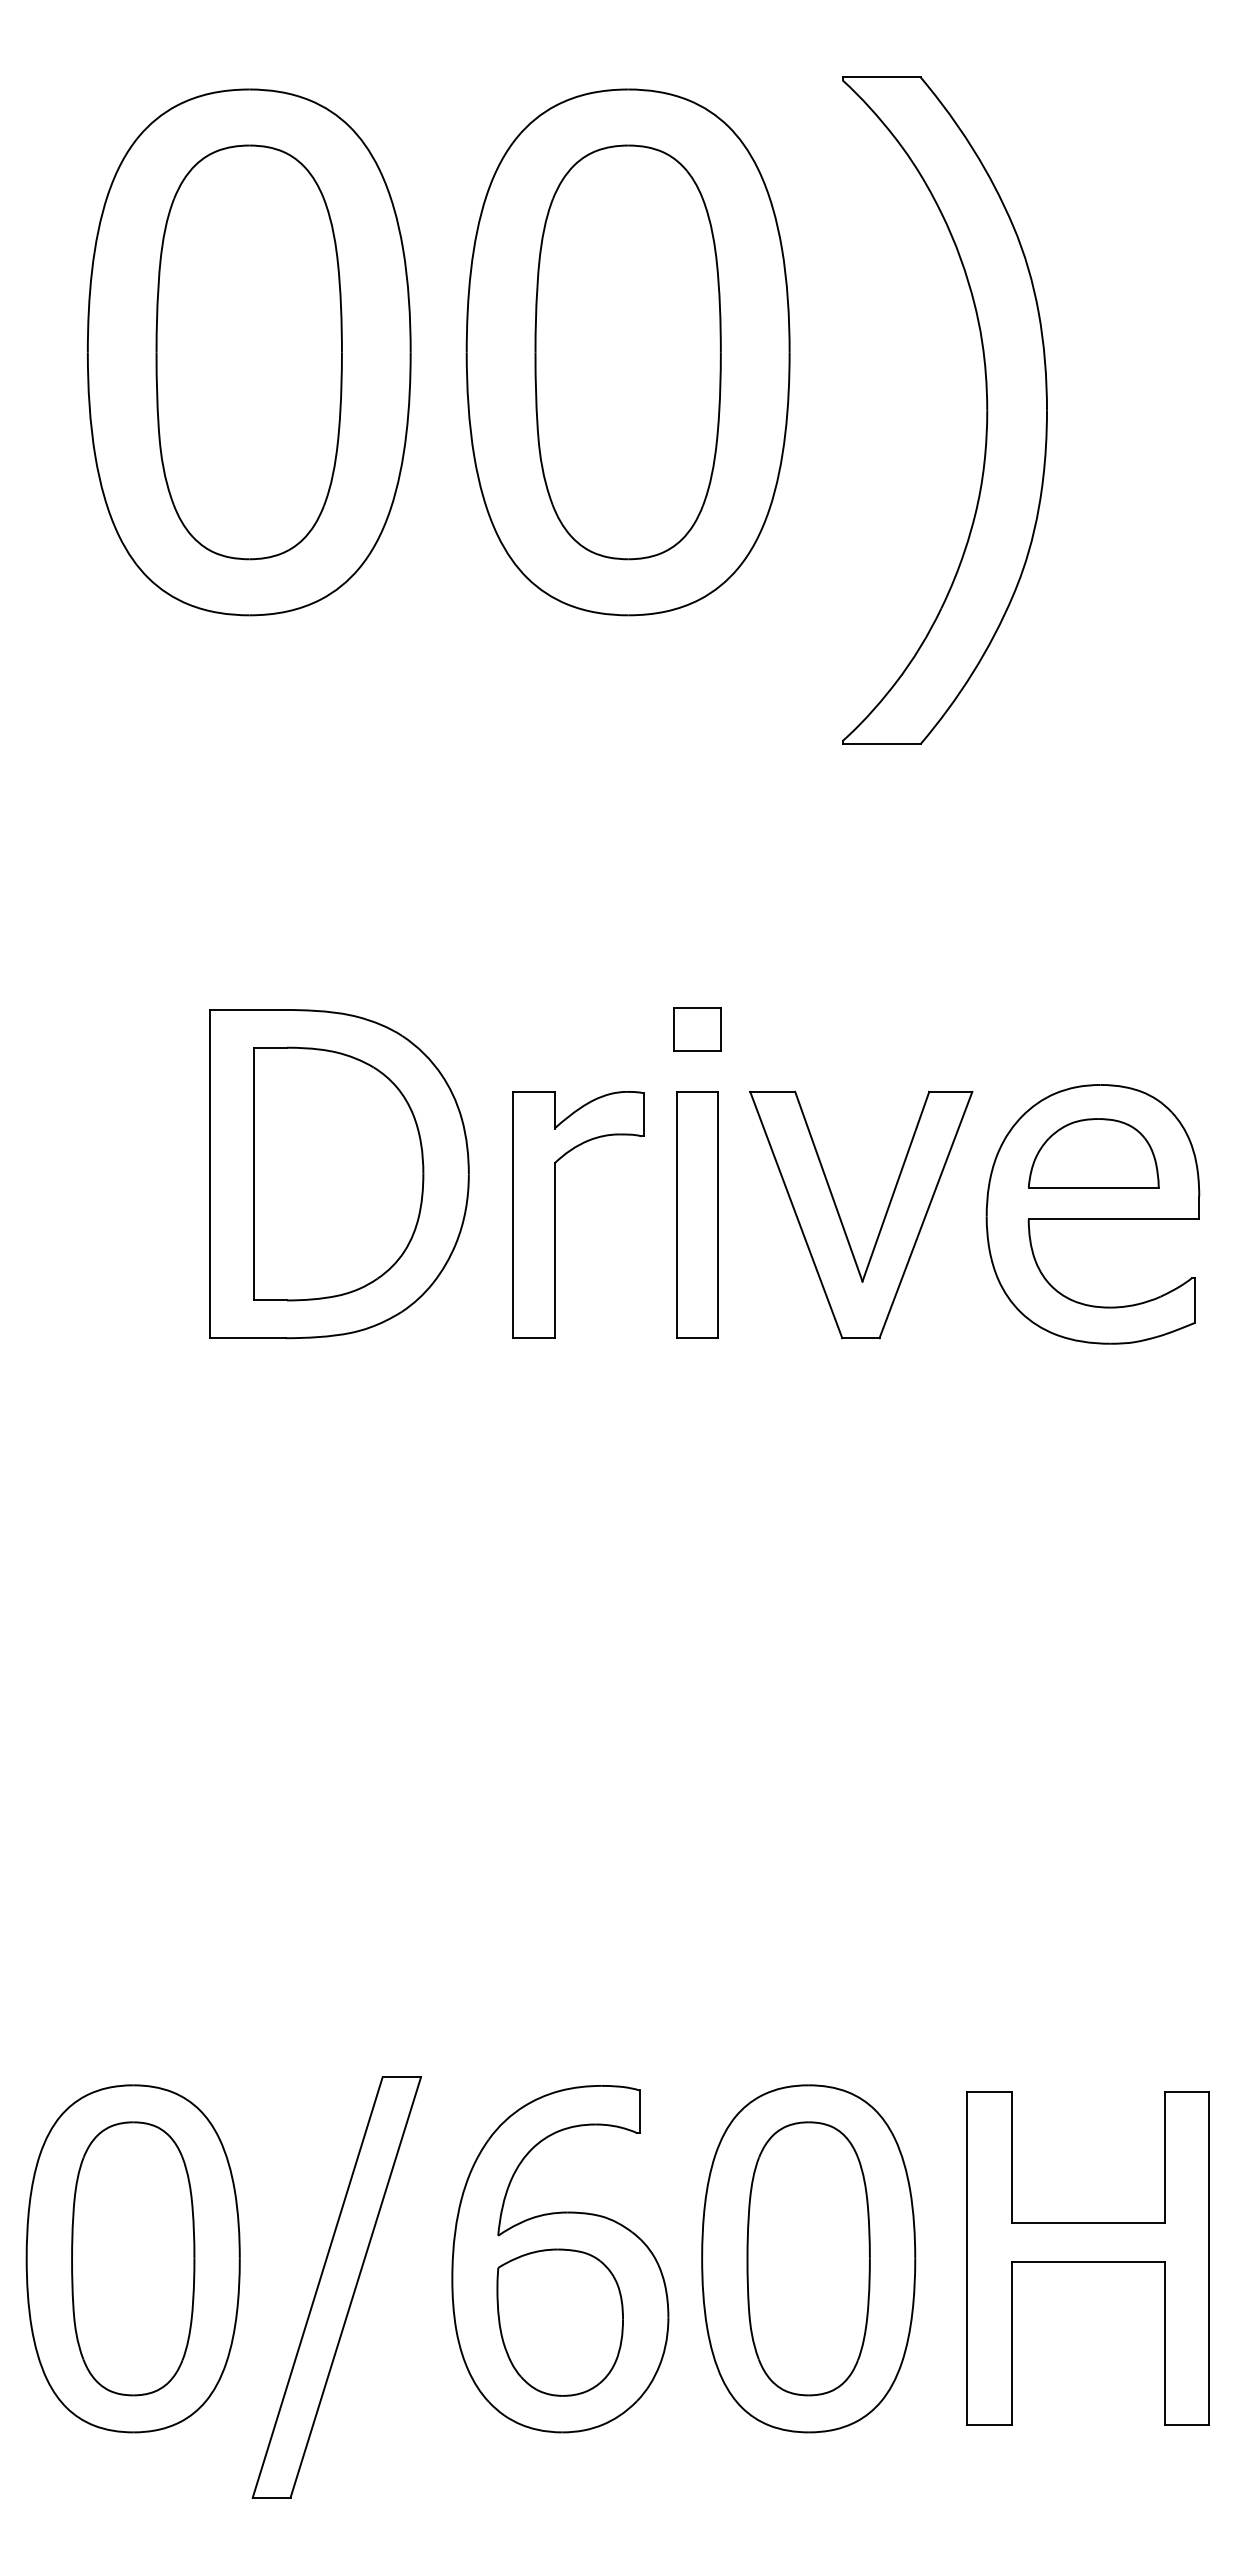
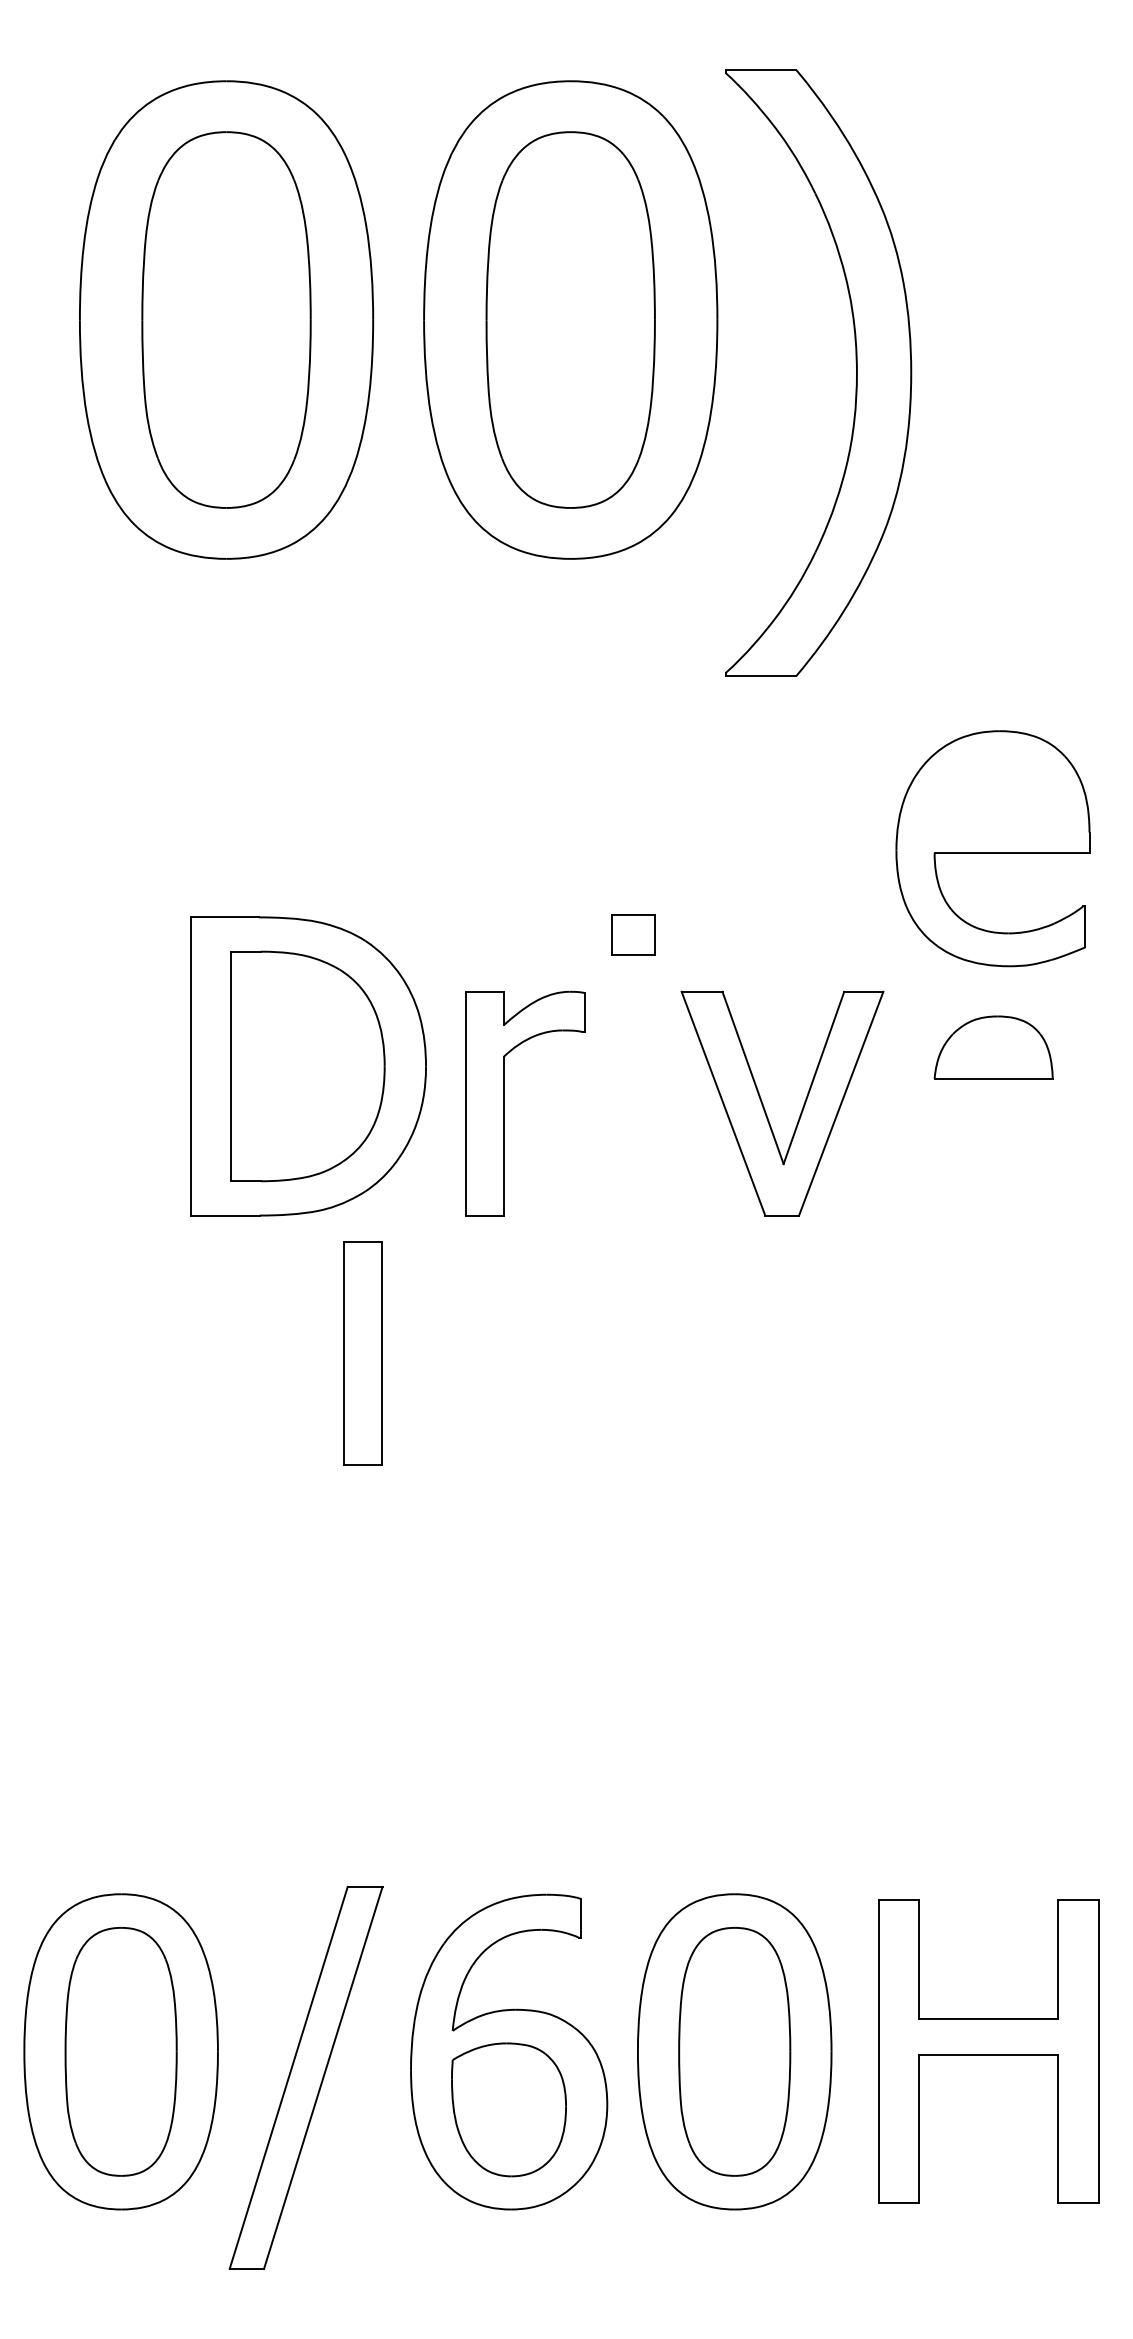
part: (986, 410) -> (856, 372), moved
part: (697, 1214) -> (363, 1352), moved
part: (1092, 1214) -> (992, 848), moved

